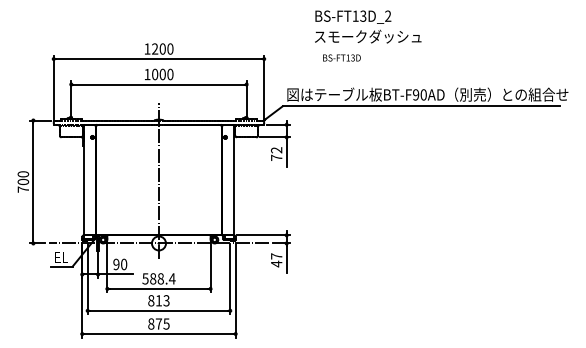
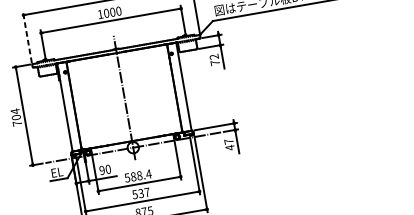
line: (53, 87) -> (27, 37), solid -> dashed
text: (23, 174) -> (15, 111), 700 -> 704
text: (158, 300) -> (140, 193), 813 -> 537

